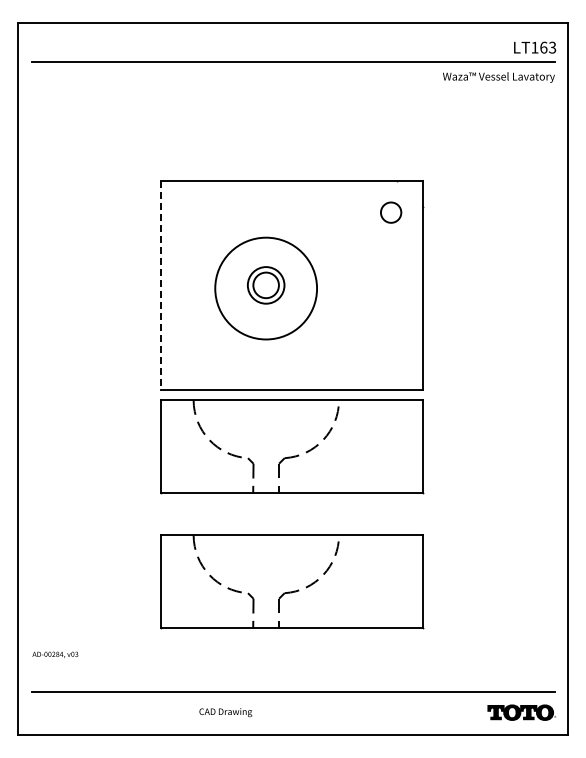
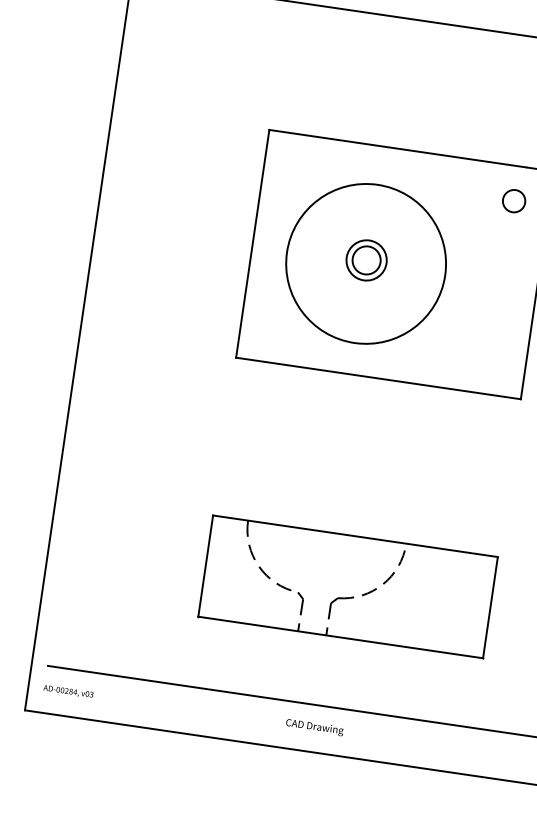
line: (161, 285) -> (252, 243), dashed -> solid
circle: (265, 288) -> (365, 263), size x1.43
part: (292, 446) -> (369, 439), removed
text: (55, 654) -> (68, 691), moved
text: (225, 712) -> (314, 727), moved

